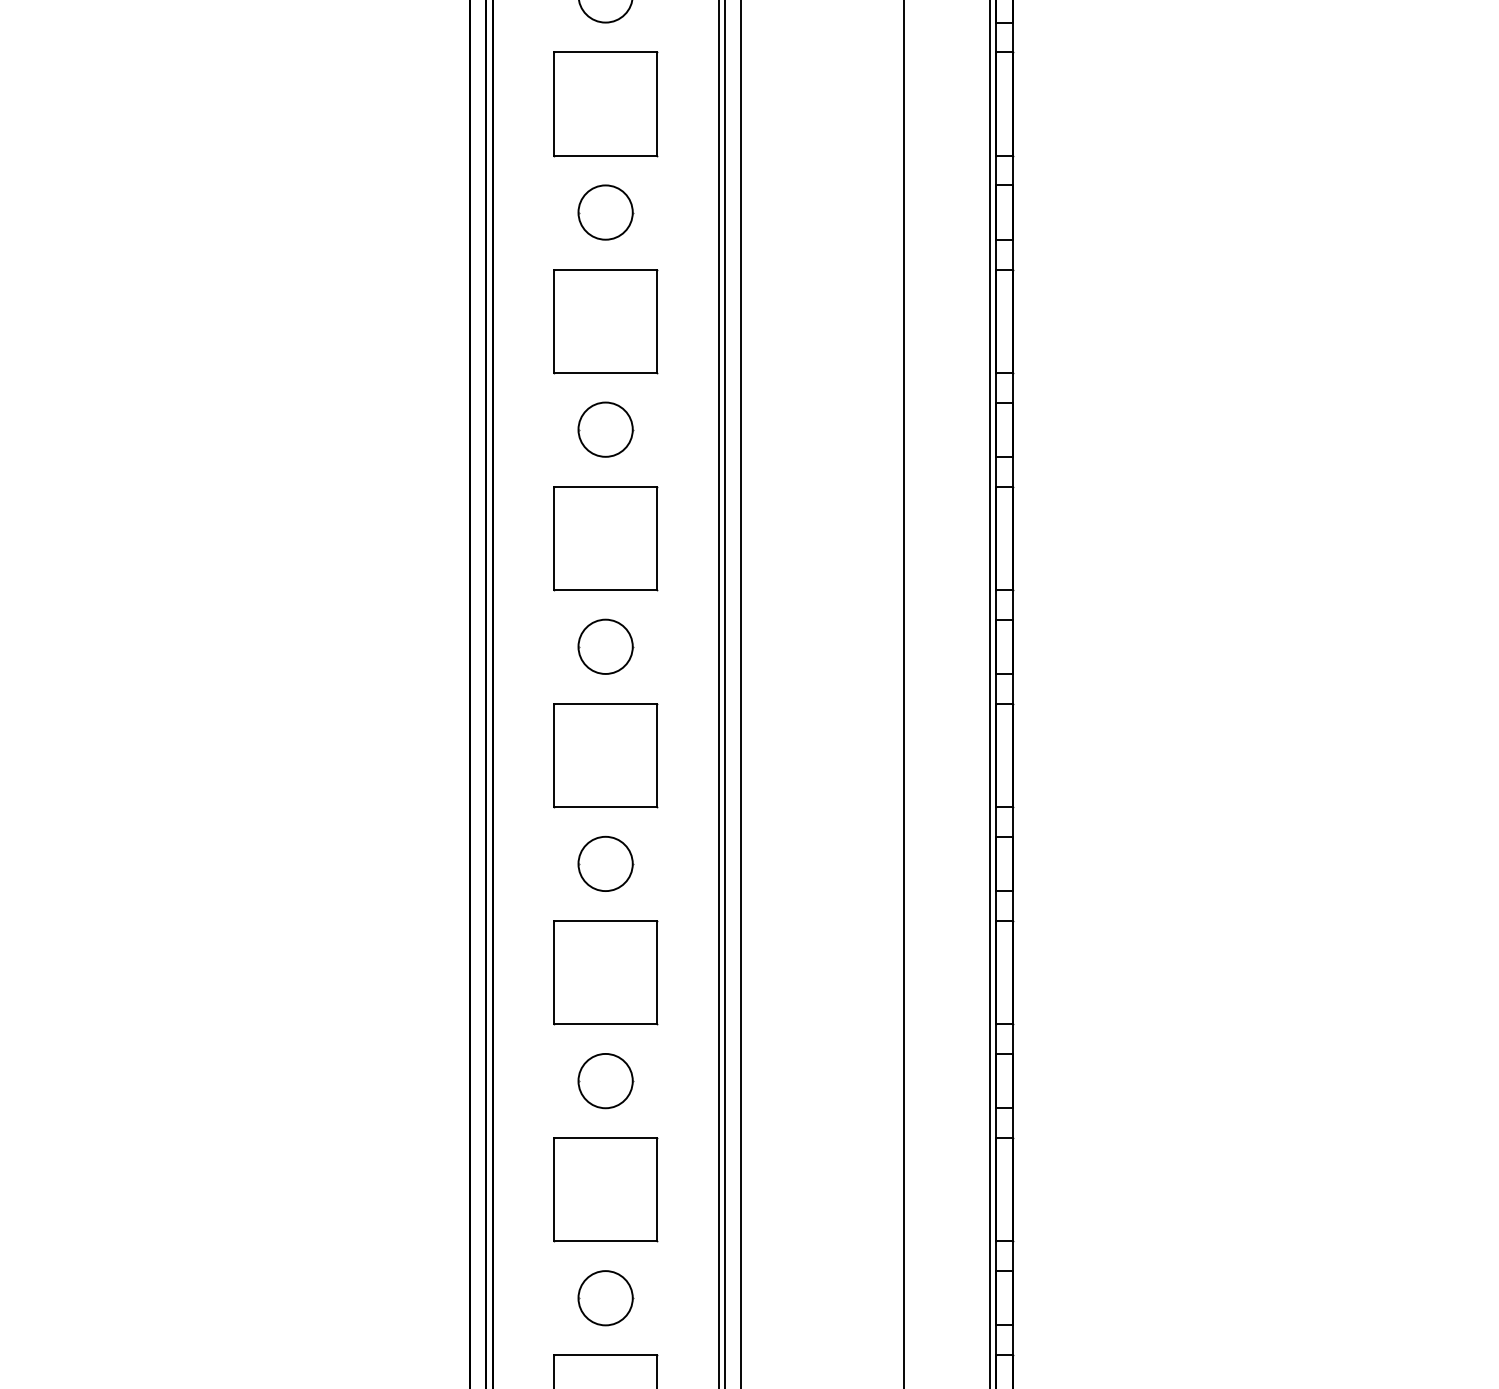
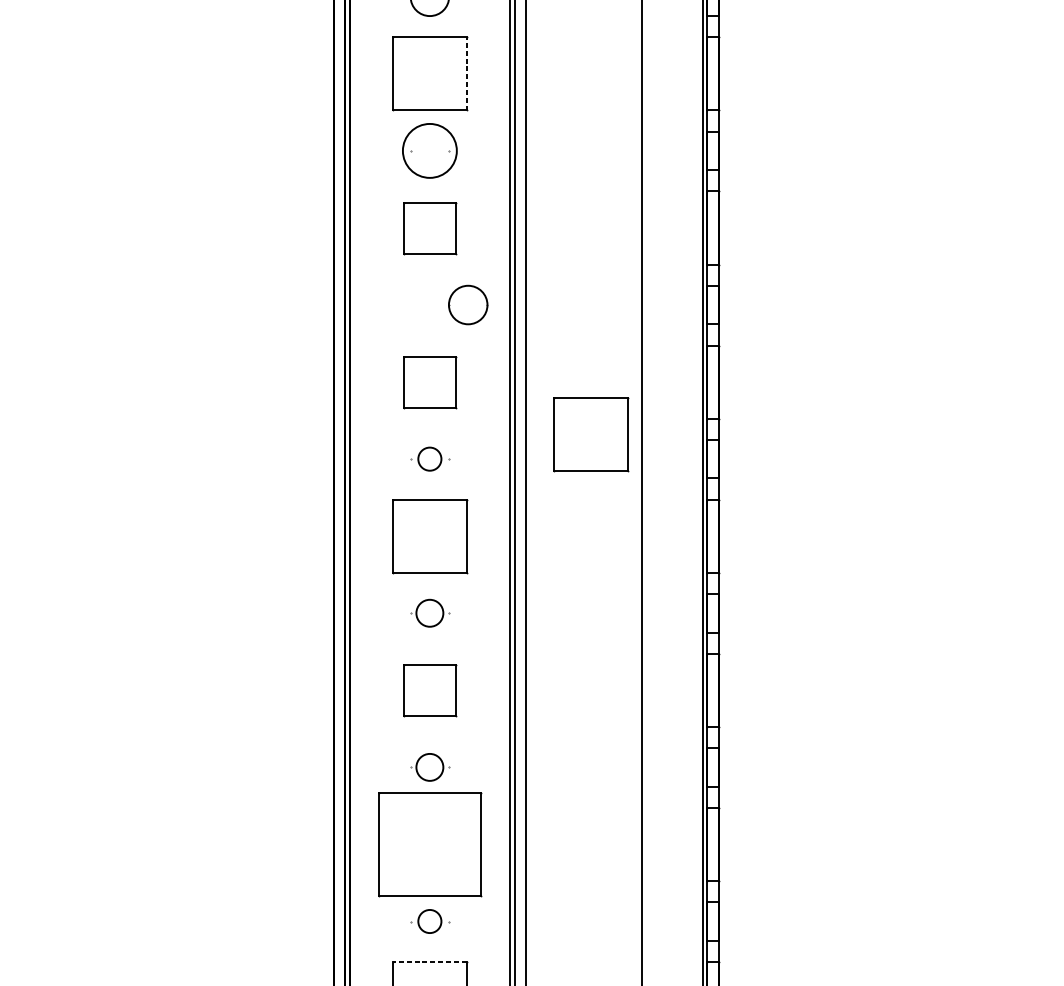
line: (657, 104) -> (466, 74), solid -> dashed
circle: (605, 212) -> (429, 150), size x1.4
part: (605, 321) -> (429, 228), size x0.7
part: (605, 429) -> (468, 304), moved
part: (605, 538) -> (429, 382), size x0.7
part: (832, 612) -> (590, 434), added
circle: (605, 646) -> (429, 458), size x0.6
circle: (605, 863) -> (429, 612), size x0.7
part: (605, 972) -> (429, 690), size x0.7
circle: (605, 1080) -> (429, 766), size x0.7
part: (605, 1189) -> (429, 844), size x1.4
circle: (605, 1298) -> (429, 921), size x0.6
line: (605, 1355) -> (429, 962), solid -> dashed

